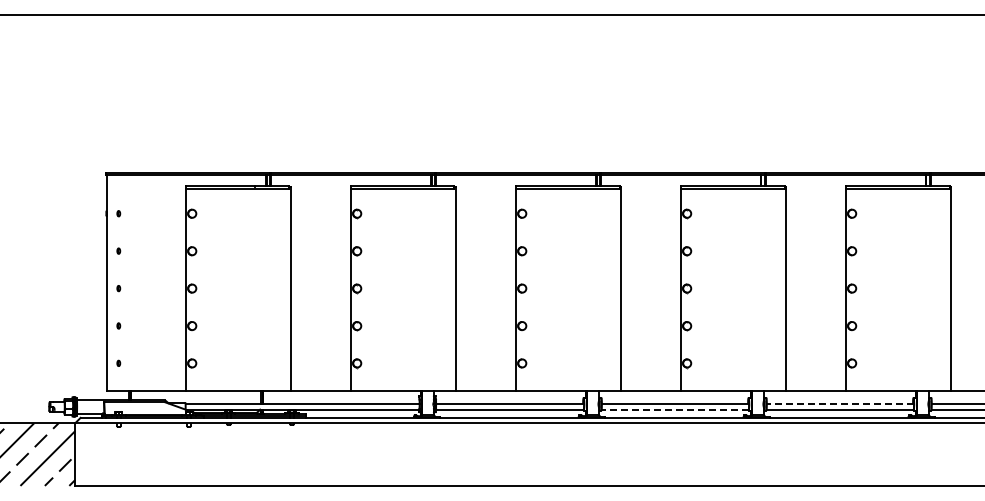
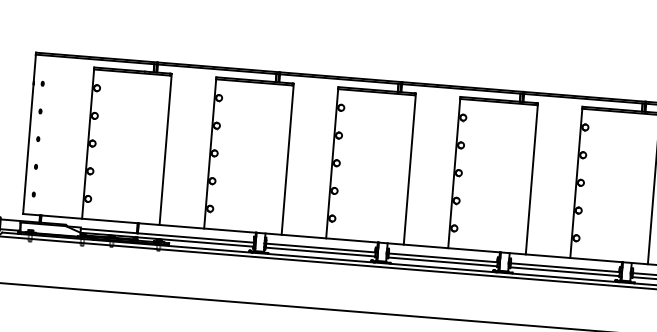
line: (840, 404) -> (565, 267), dashed -> solid
line: (675, 409) -> (443, 261), dashed -> solid

